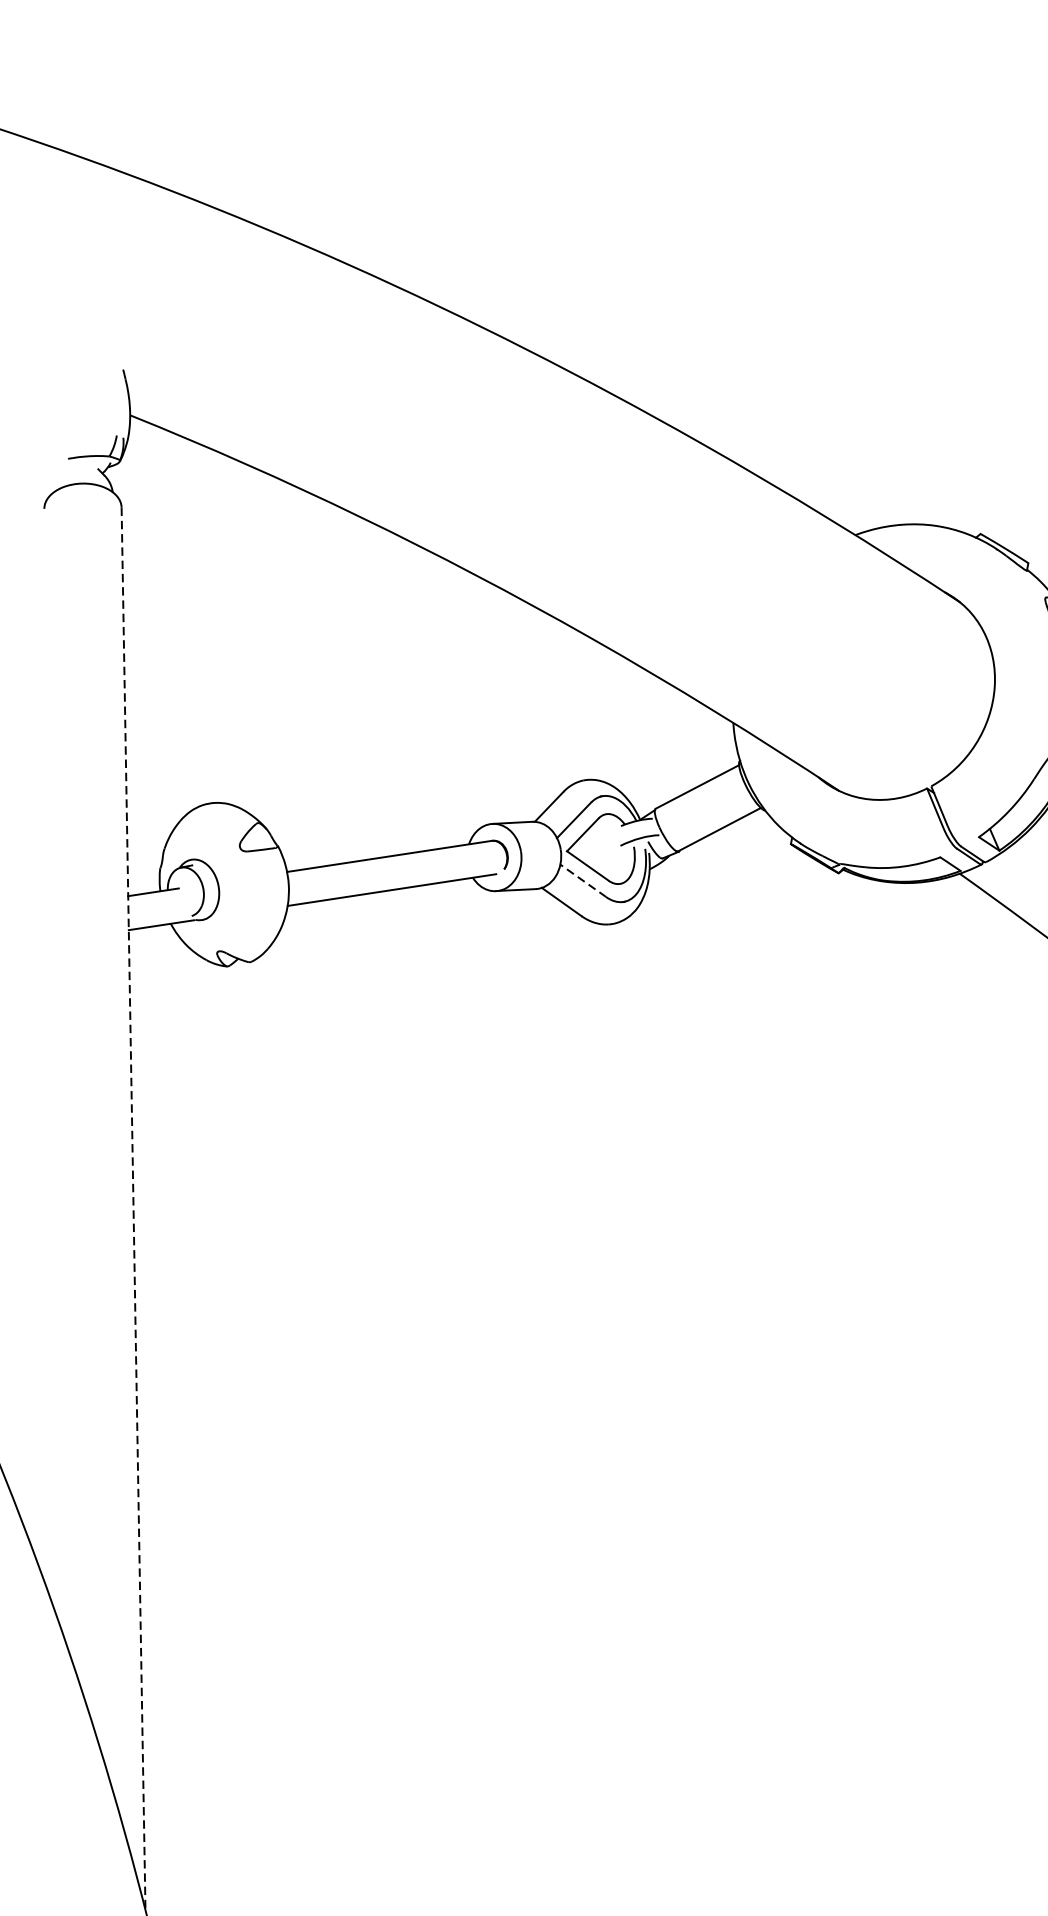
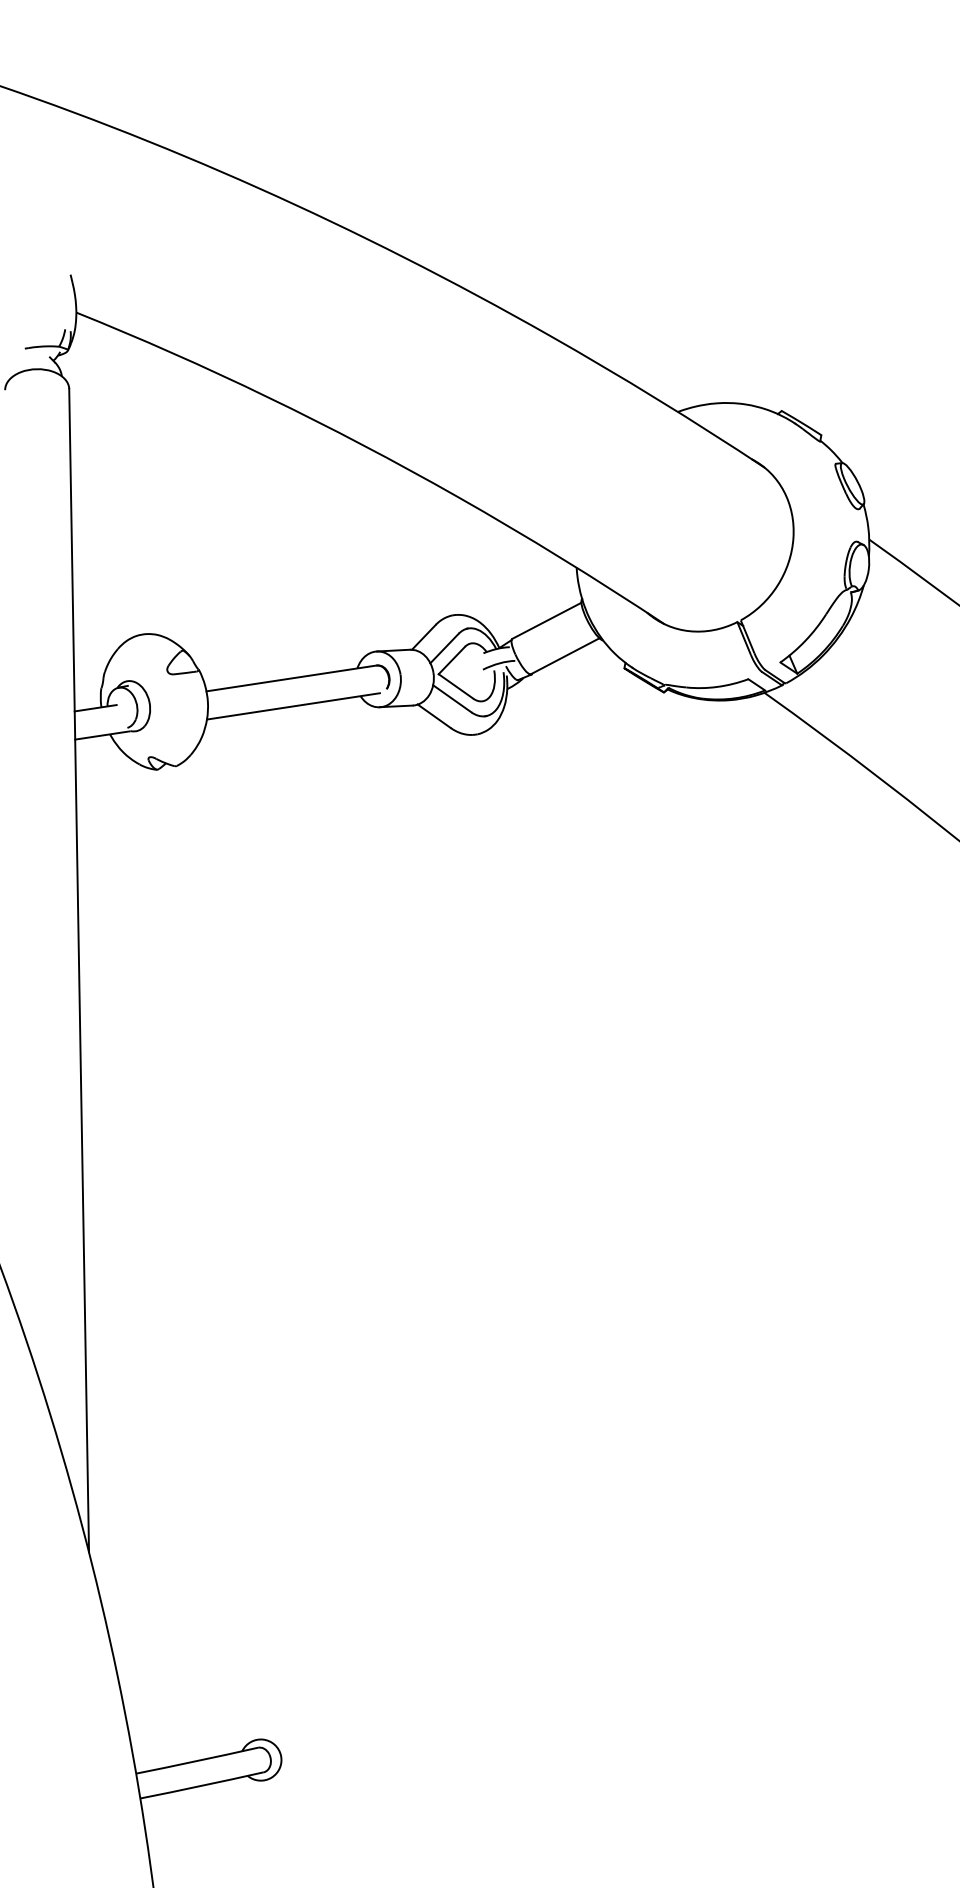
line: (582, 880) -> (451, 698), dashed -> solid
line: (133, 1208) -> (79, 970), dashed -> solid

